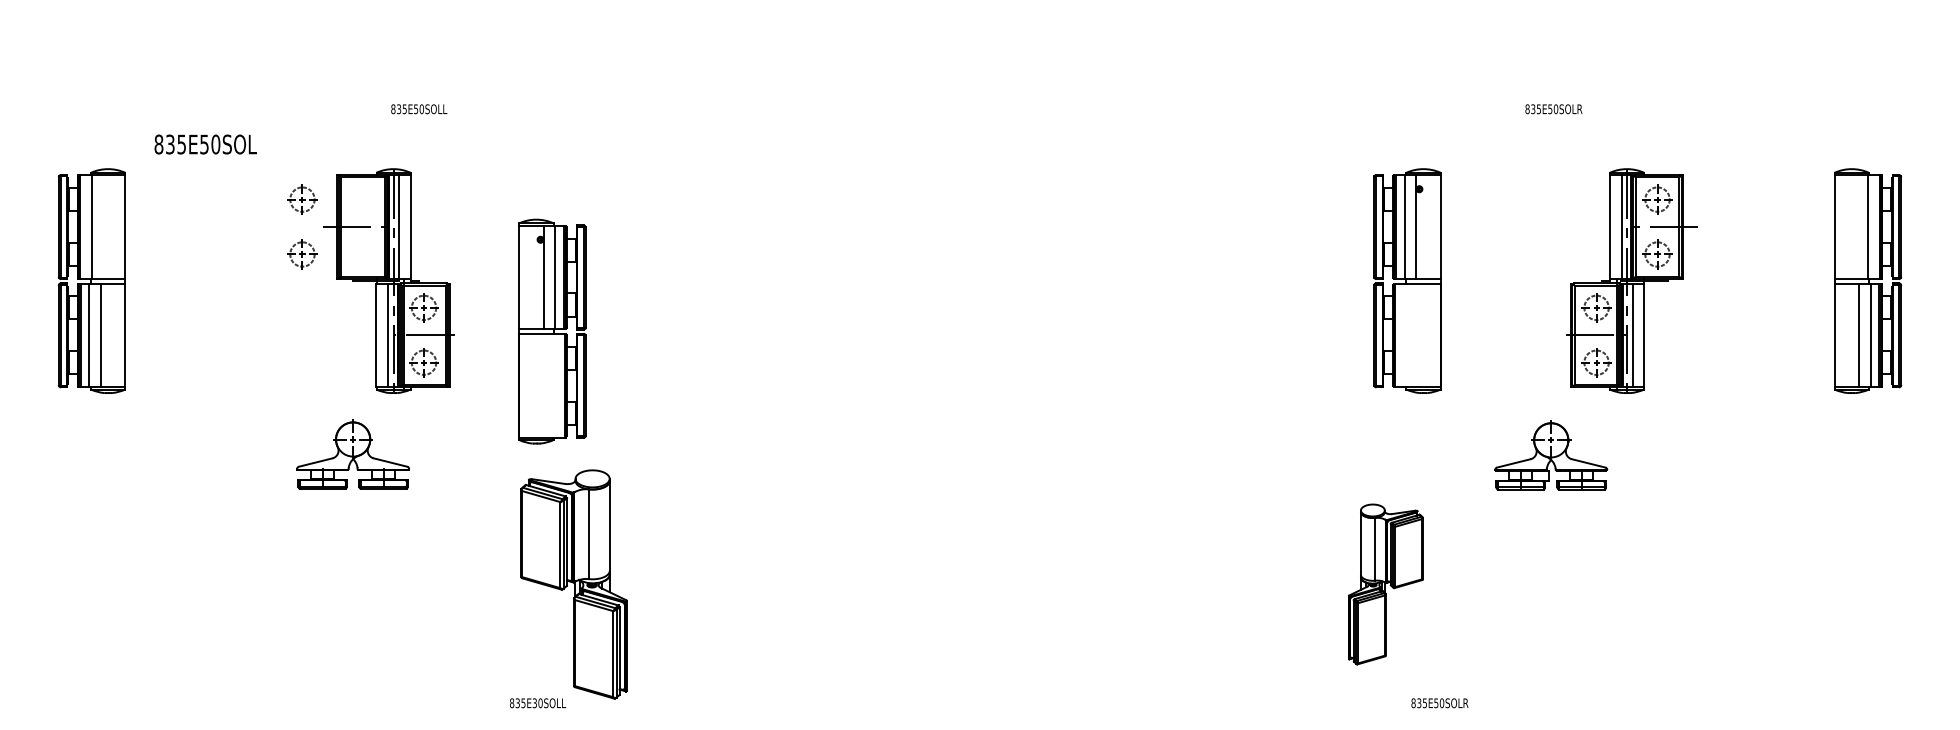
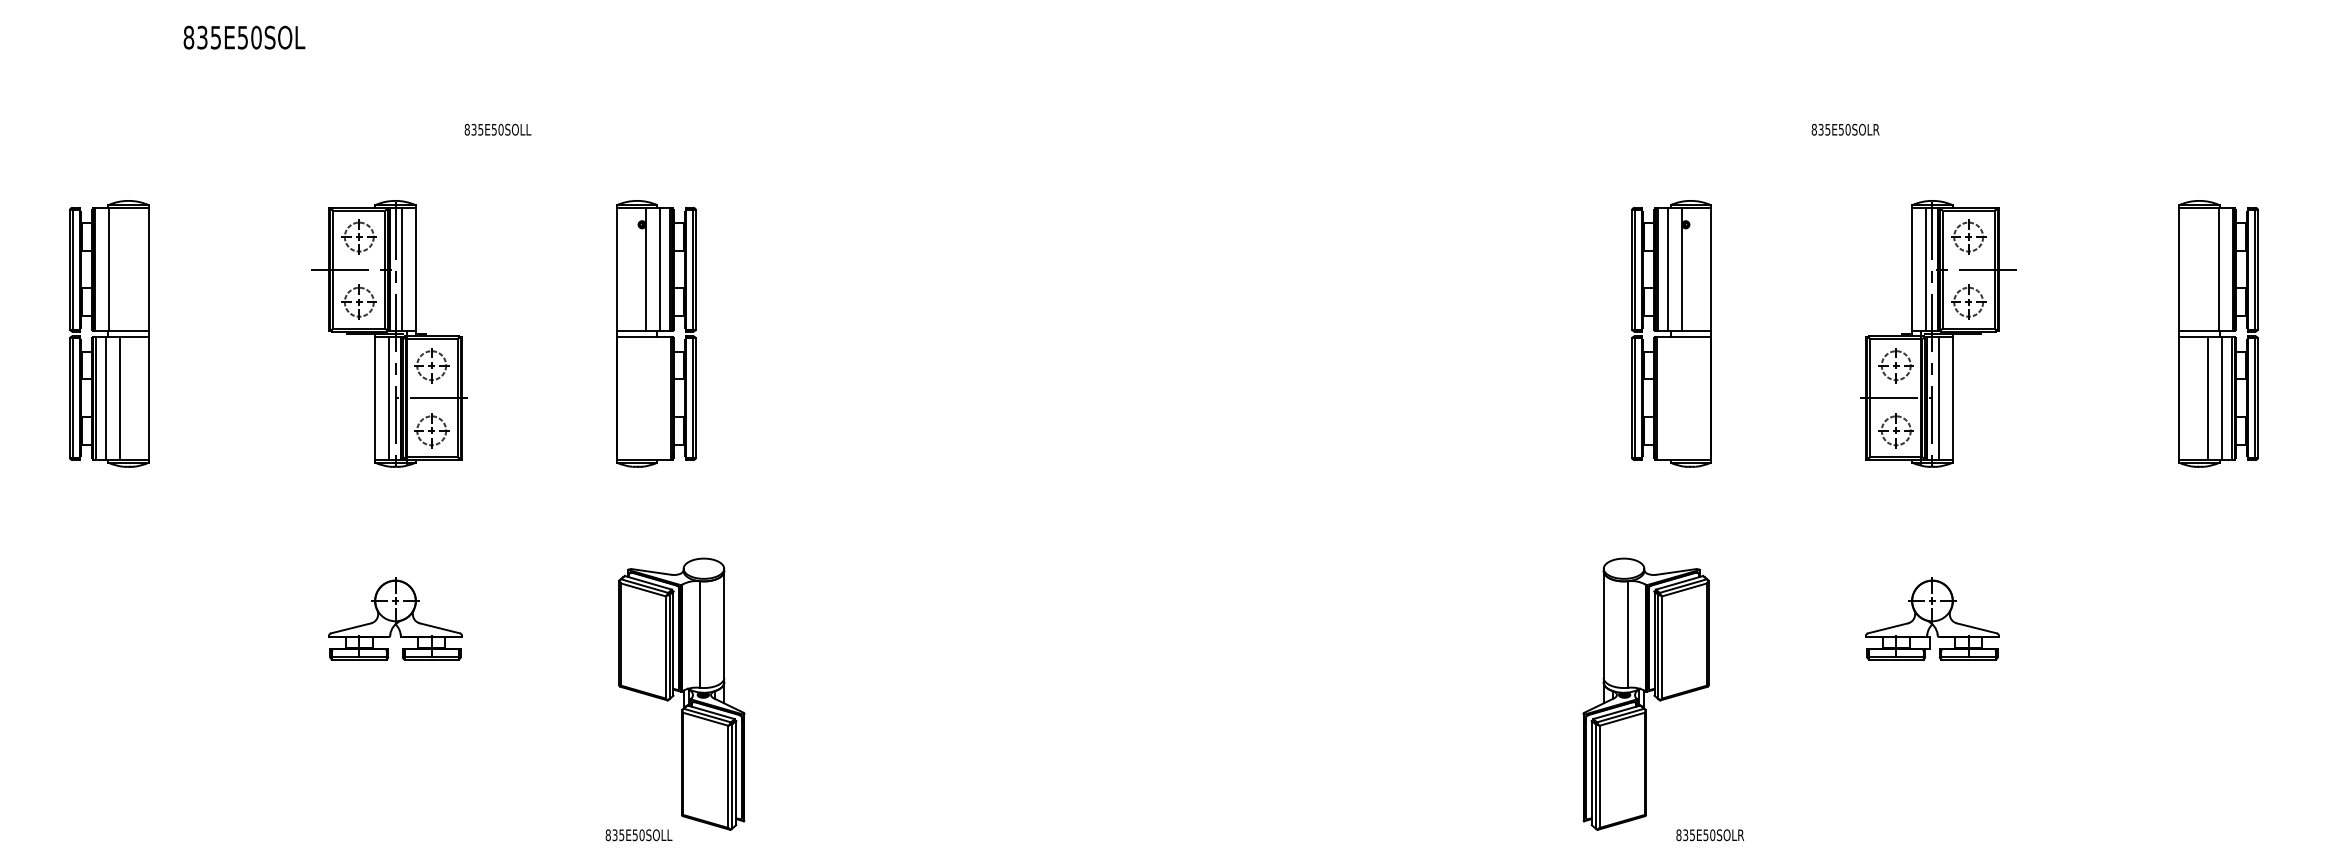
text: (205, 144) -> (244, 37), moved
part: (388, 280) -> (389, 333), moved
part: (552, 331) -> (656, 333), moved
part: (353, 454) -> (395, 618), moved
part: (1551, 455) -> (1932, 618), moved
part: (1385, 583) -> (1645, 693), size x1.43
text: (535, 702) -> (635, 834), 835E30SOLL -> 835E50SOLL

